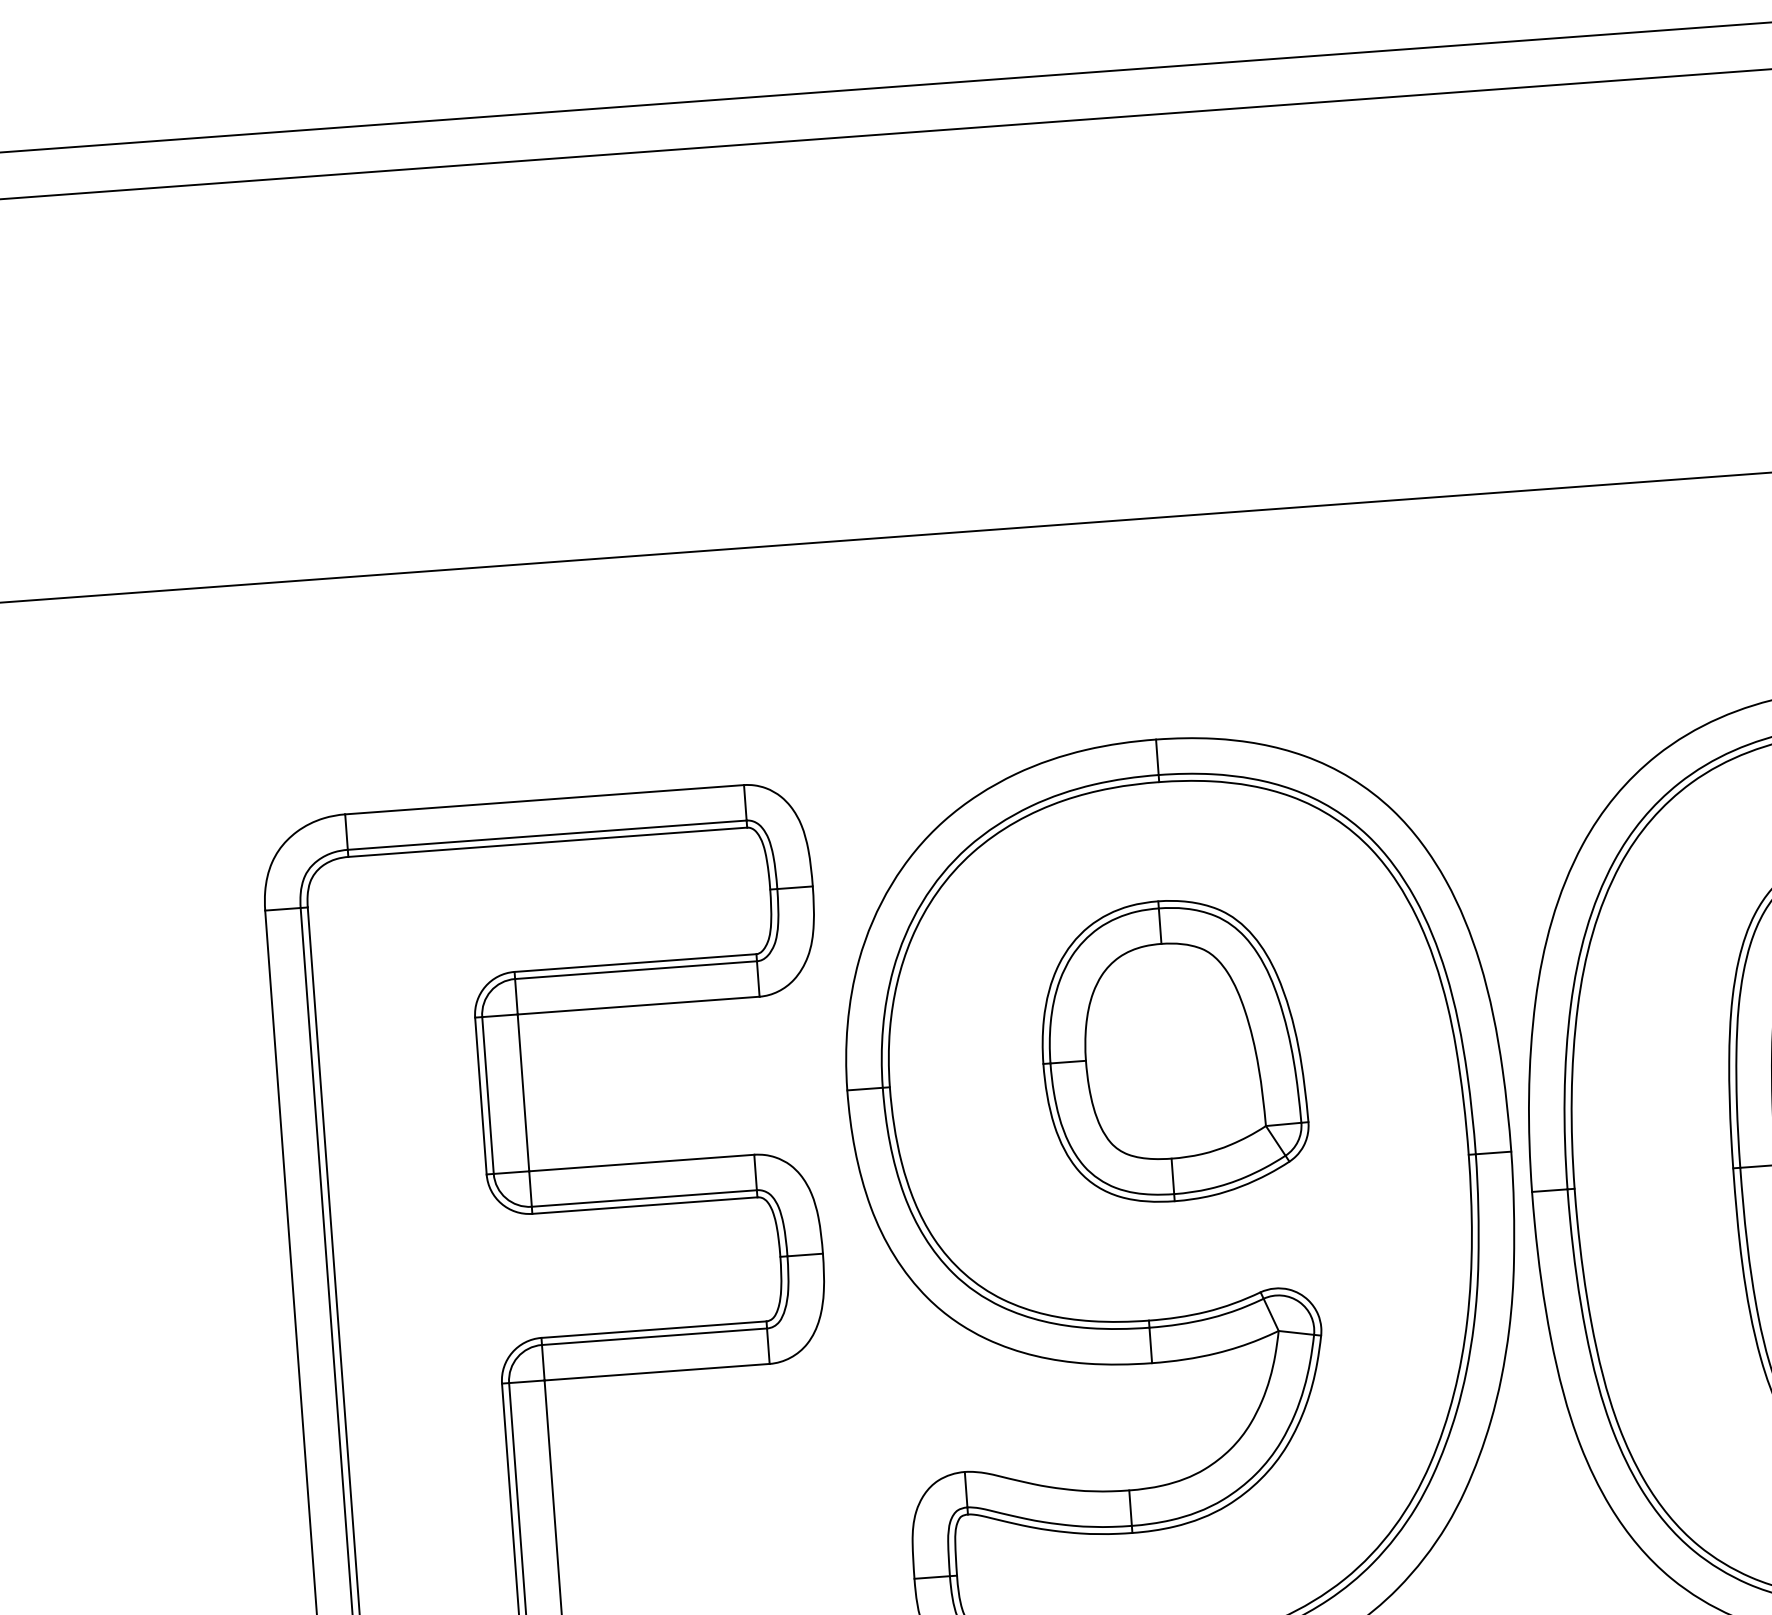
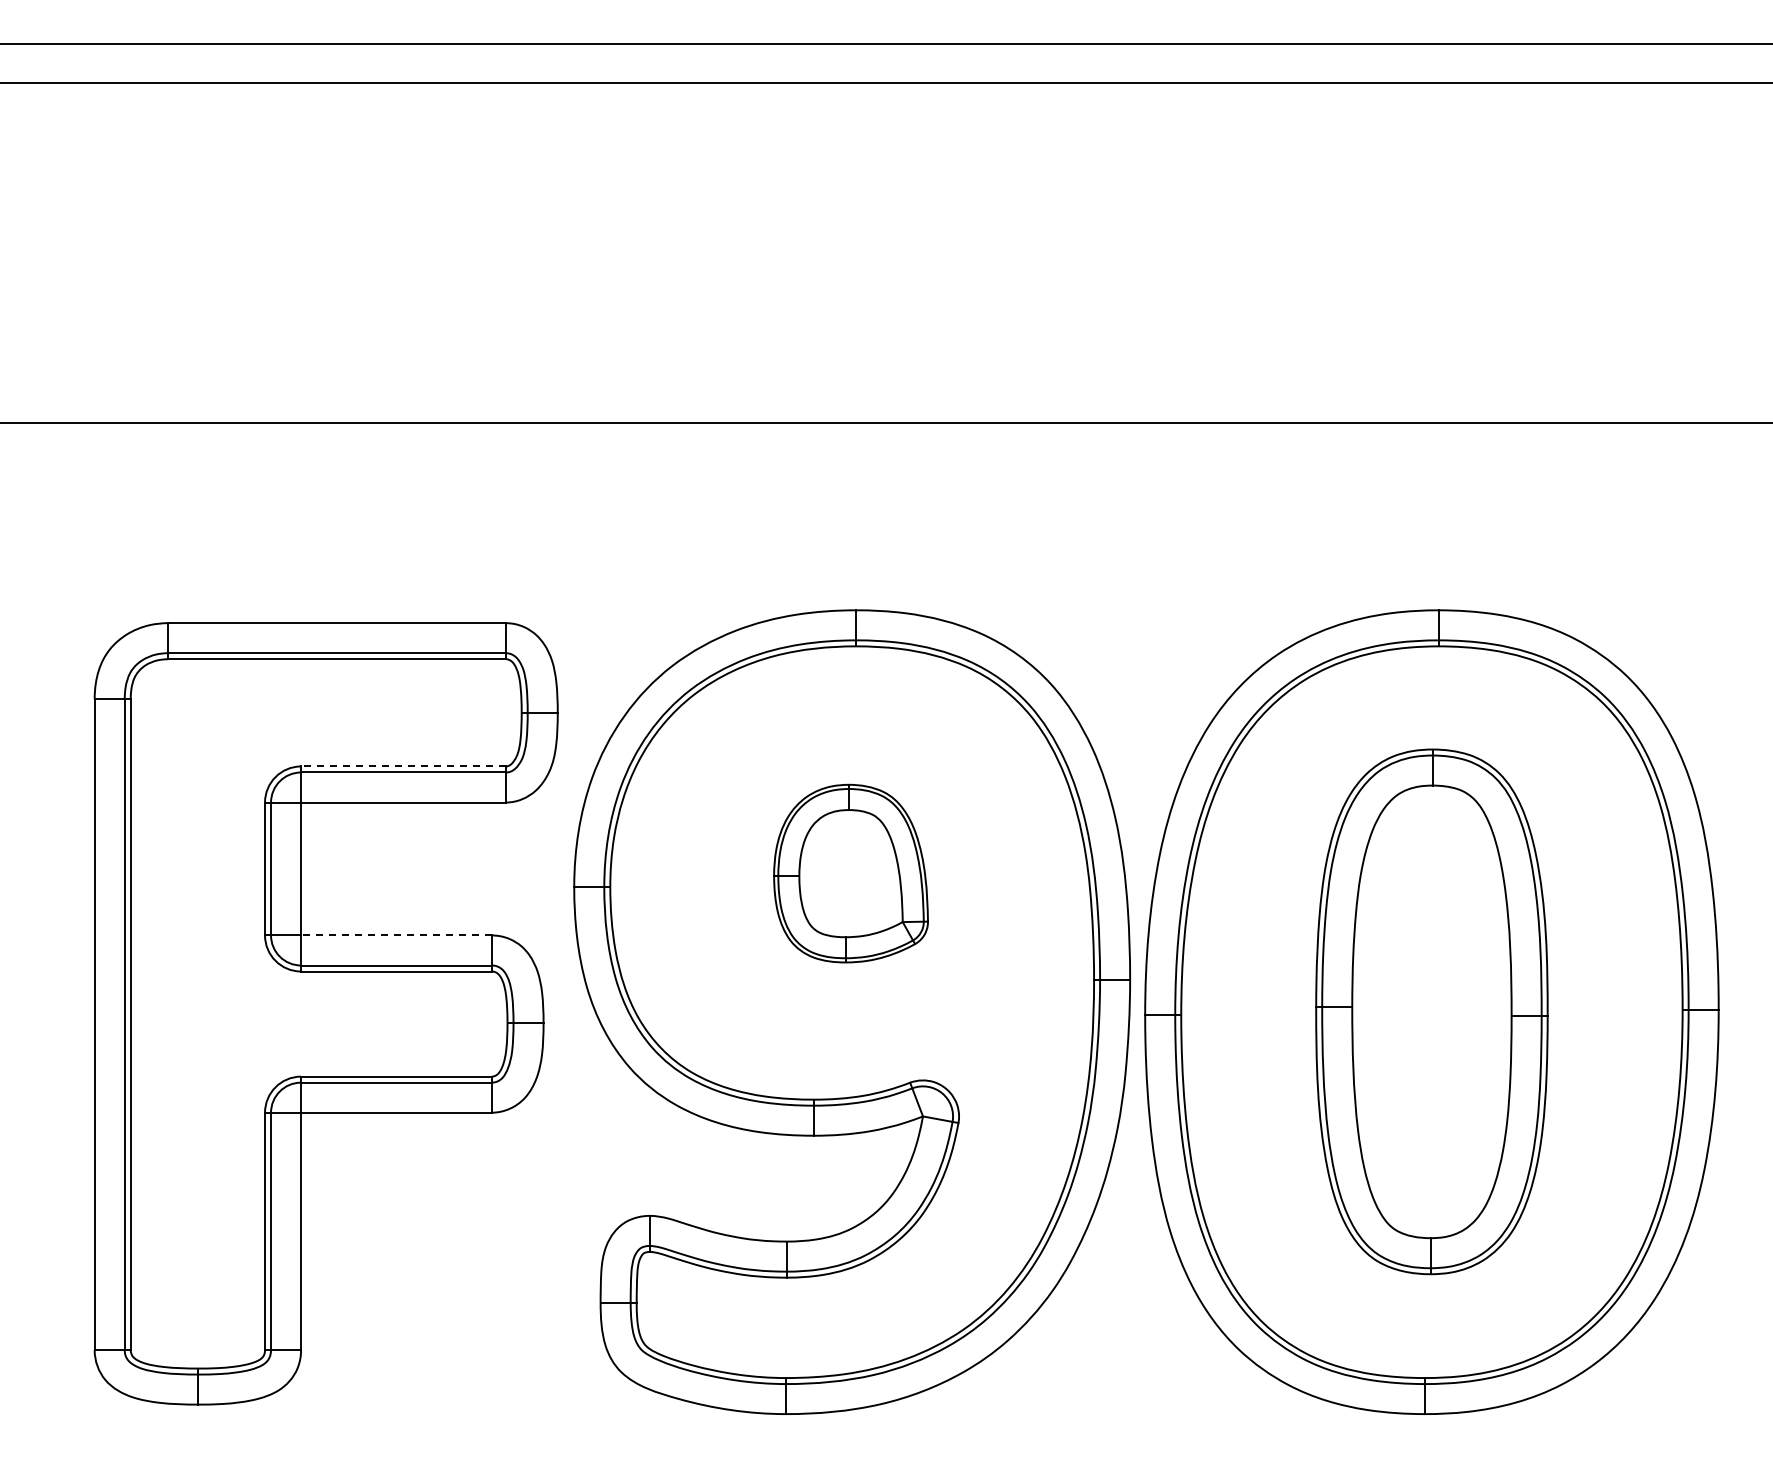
line: (635, 963) -> (403, 766), solid -> dashed
part: (1172, 1050) -> (850, 873), size x0.7
line: (640, 1163) -> (395, 935), solid -> dashed

